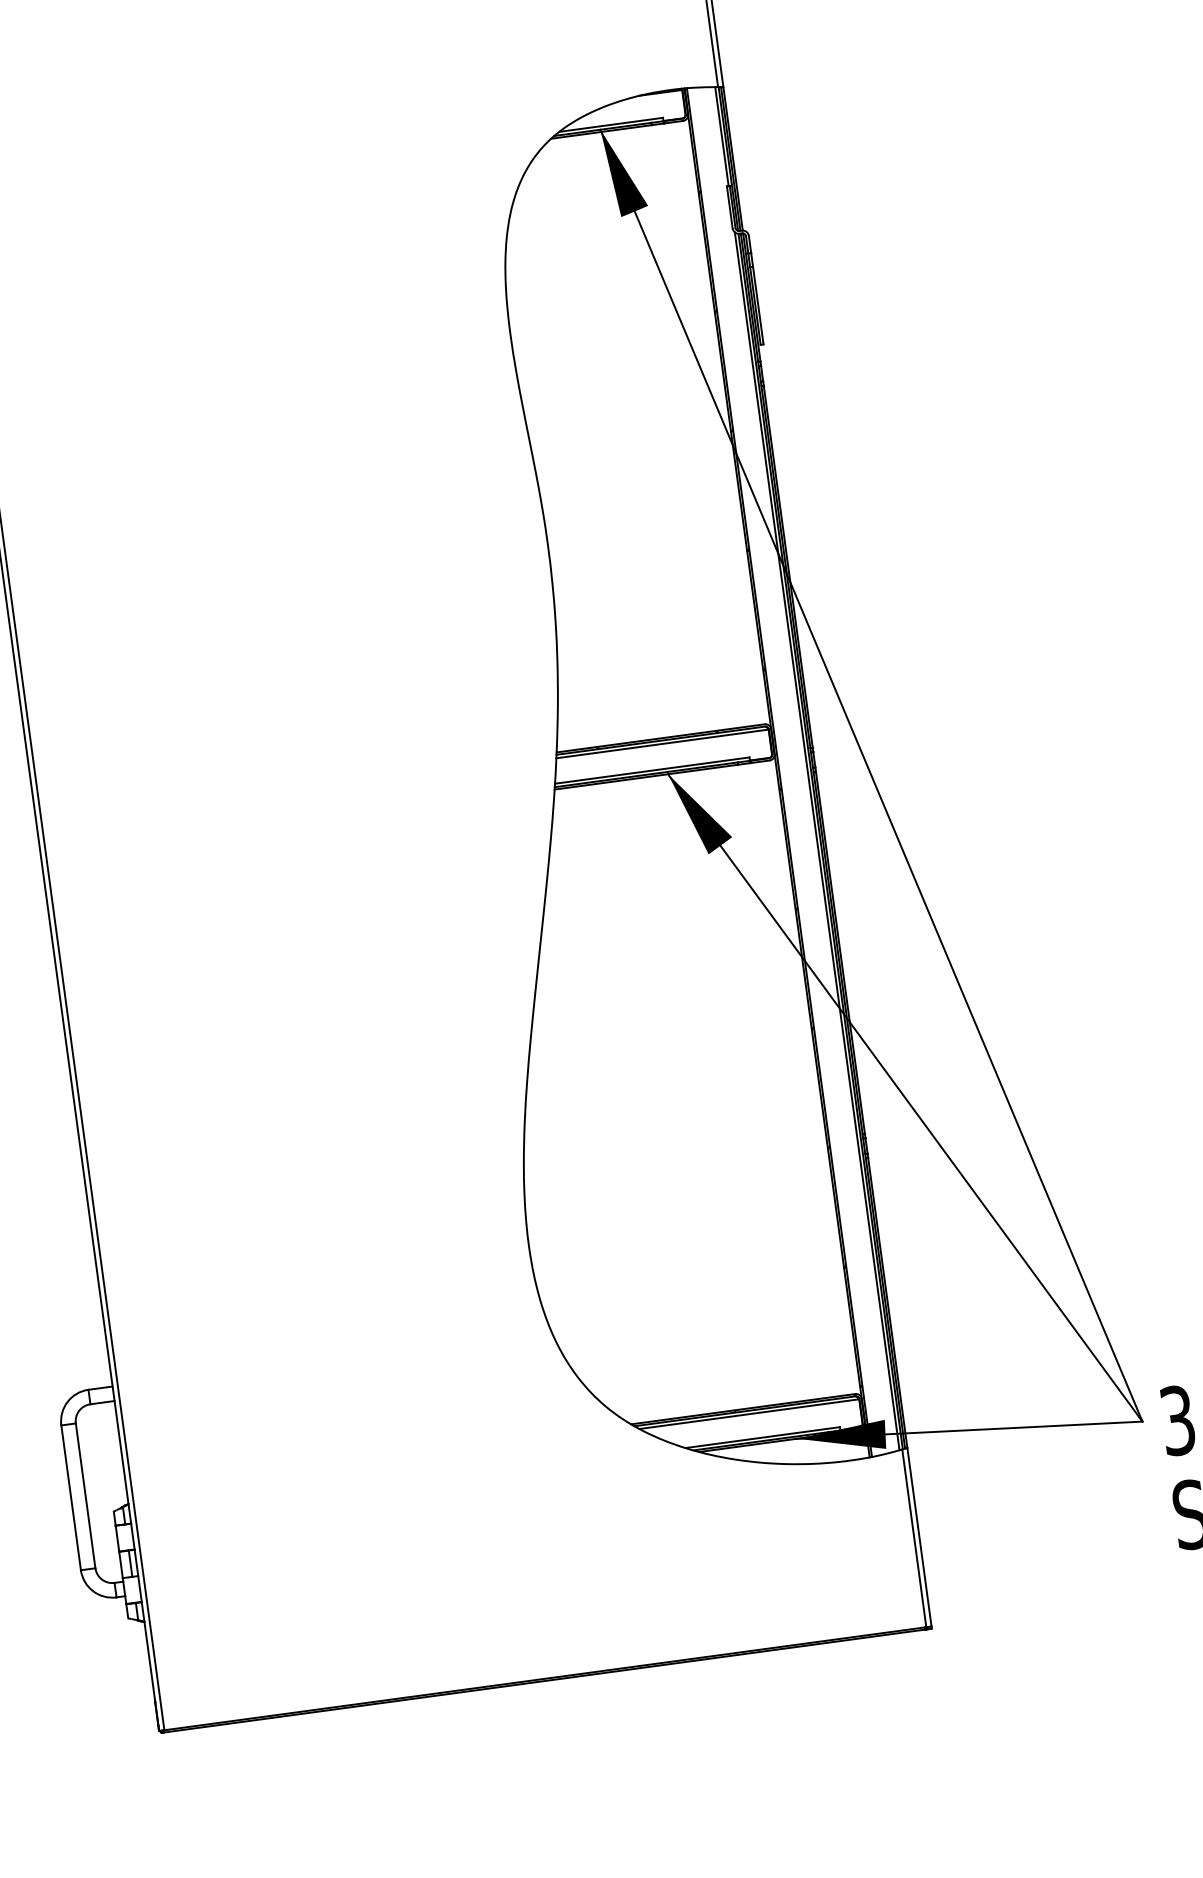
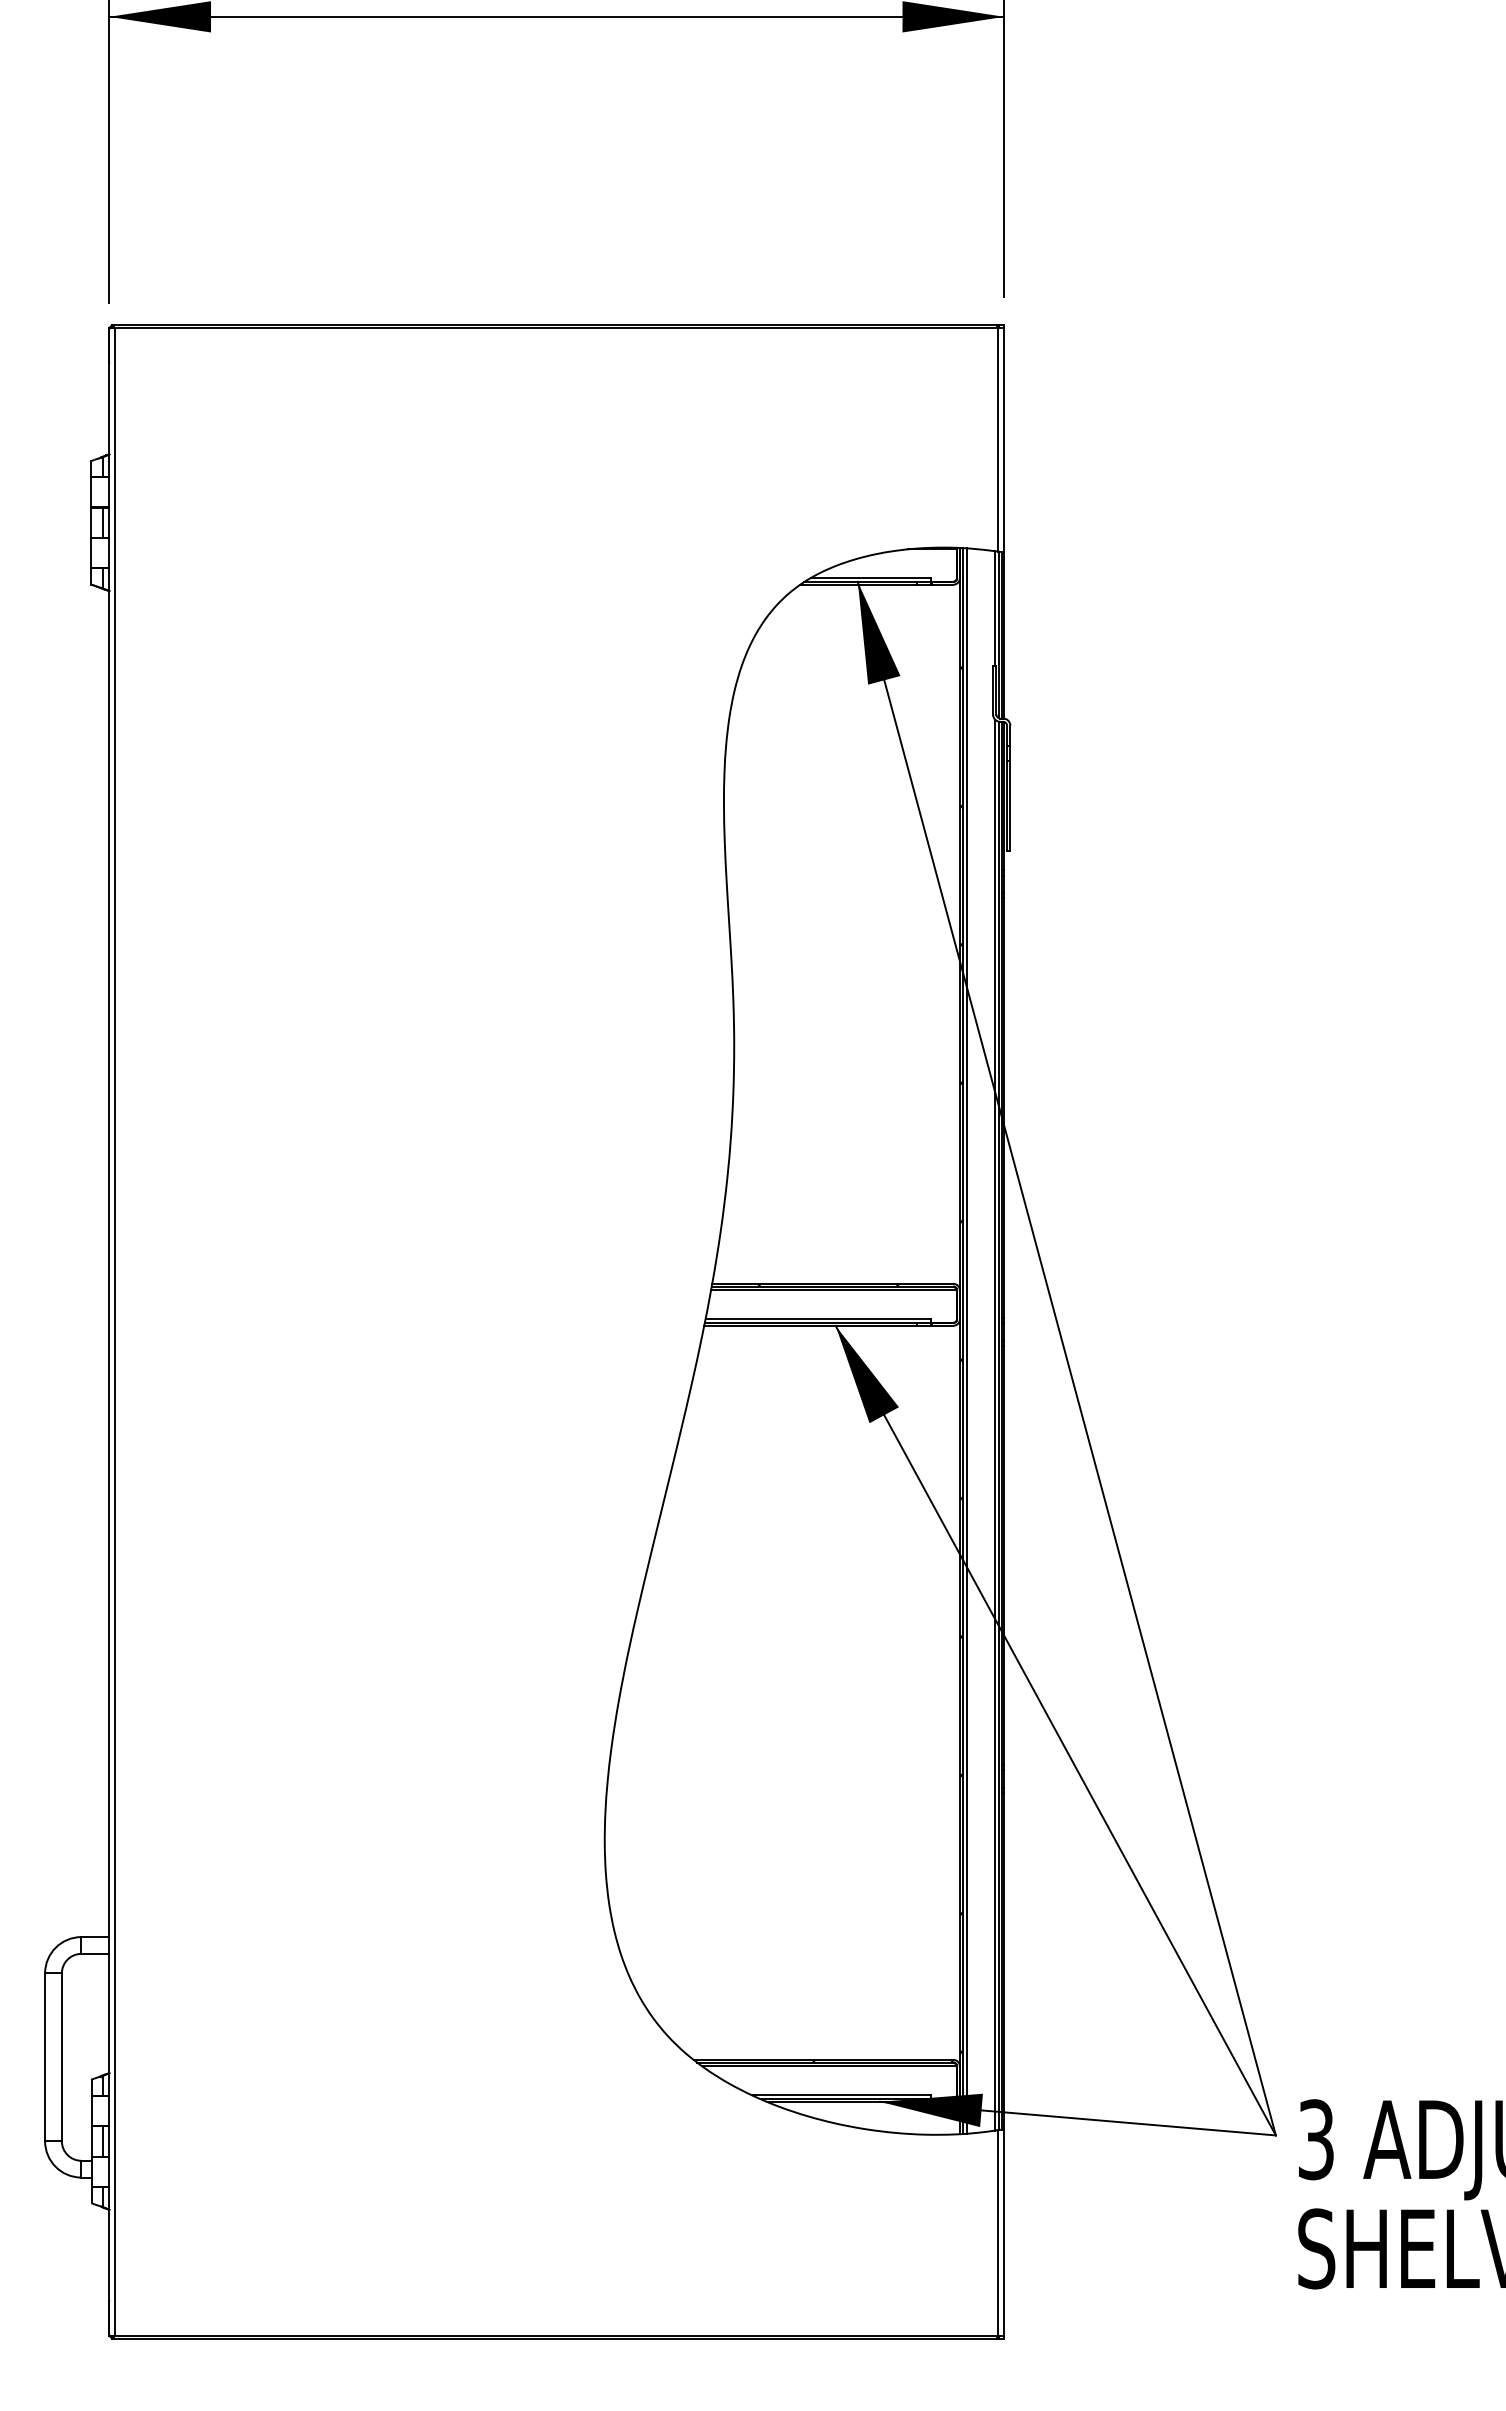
line: (782, 771) -> (966, 1340), added

